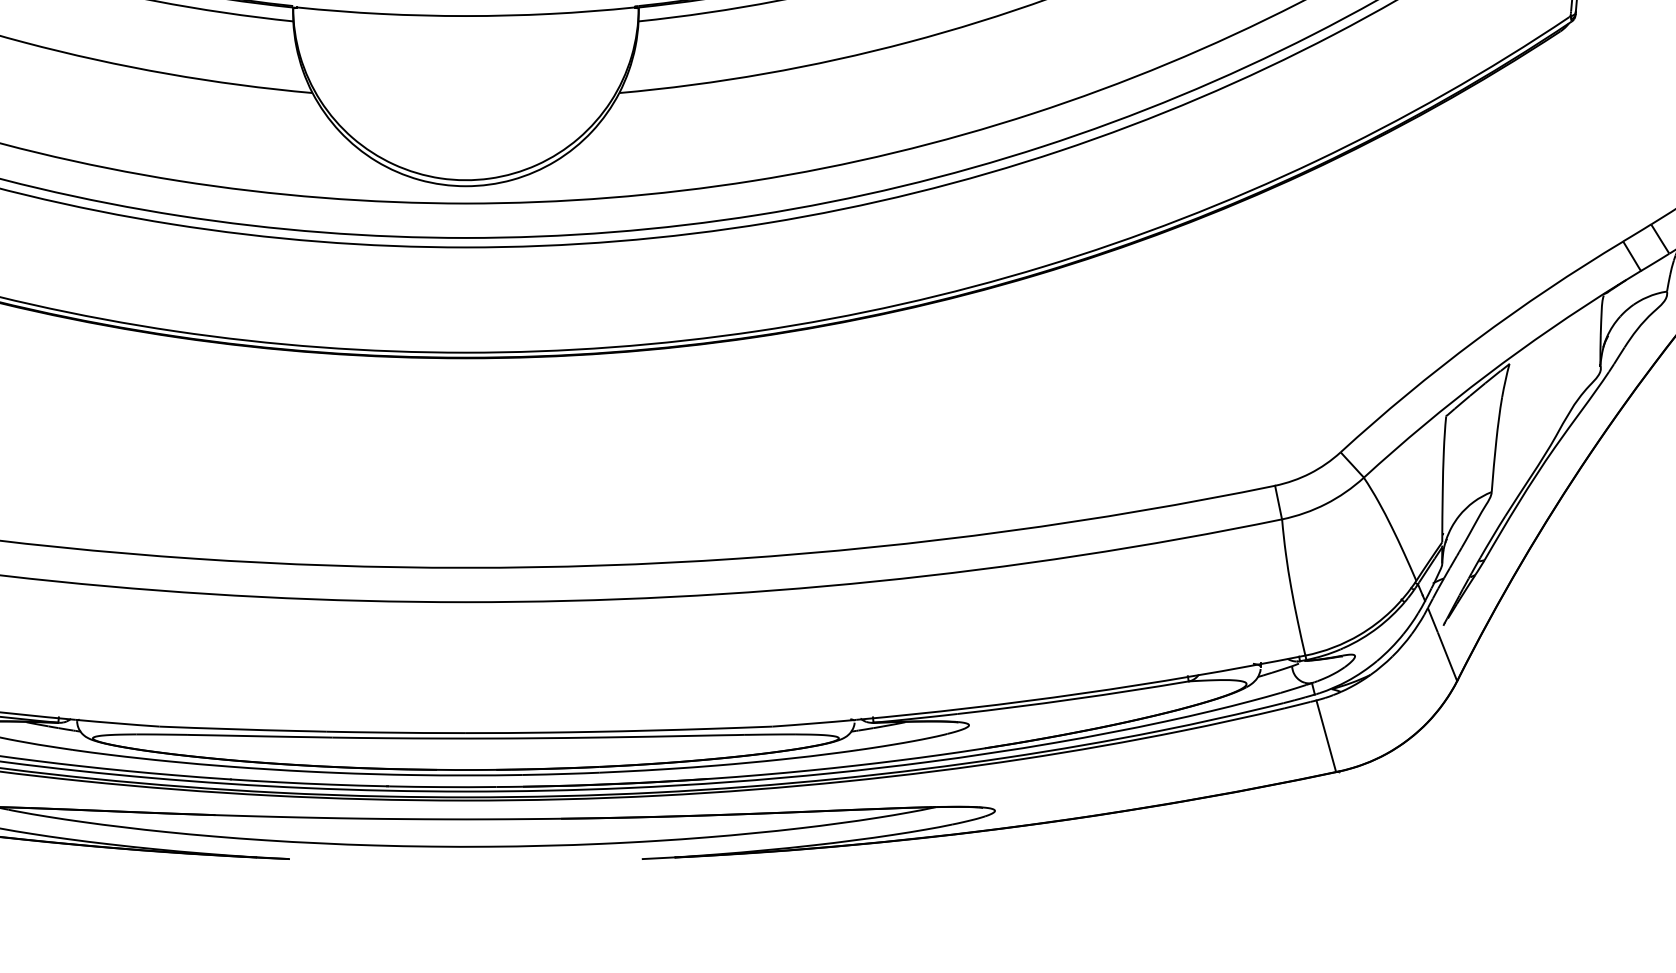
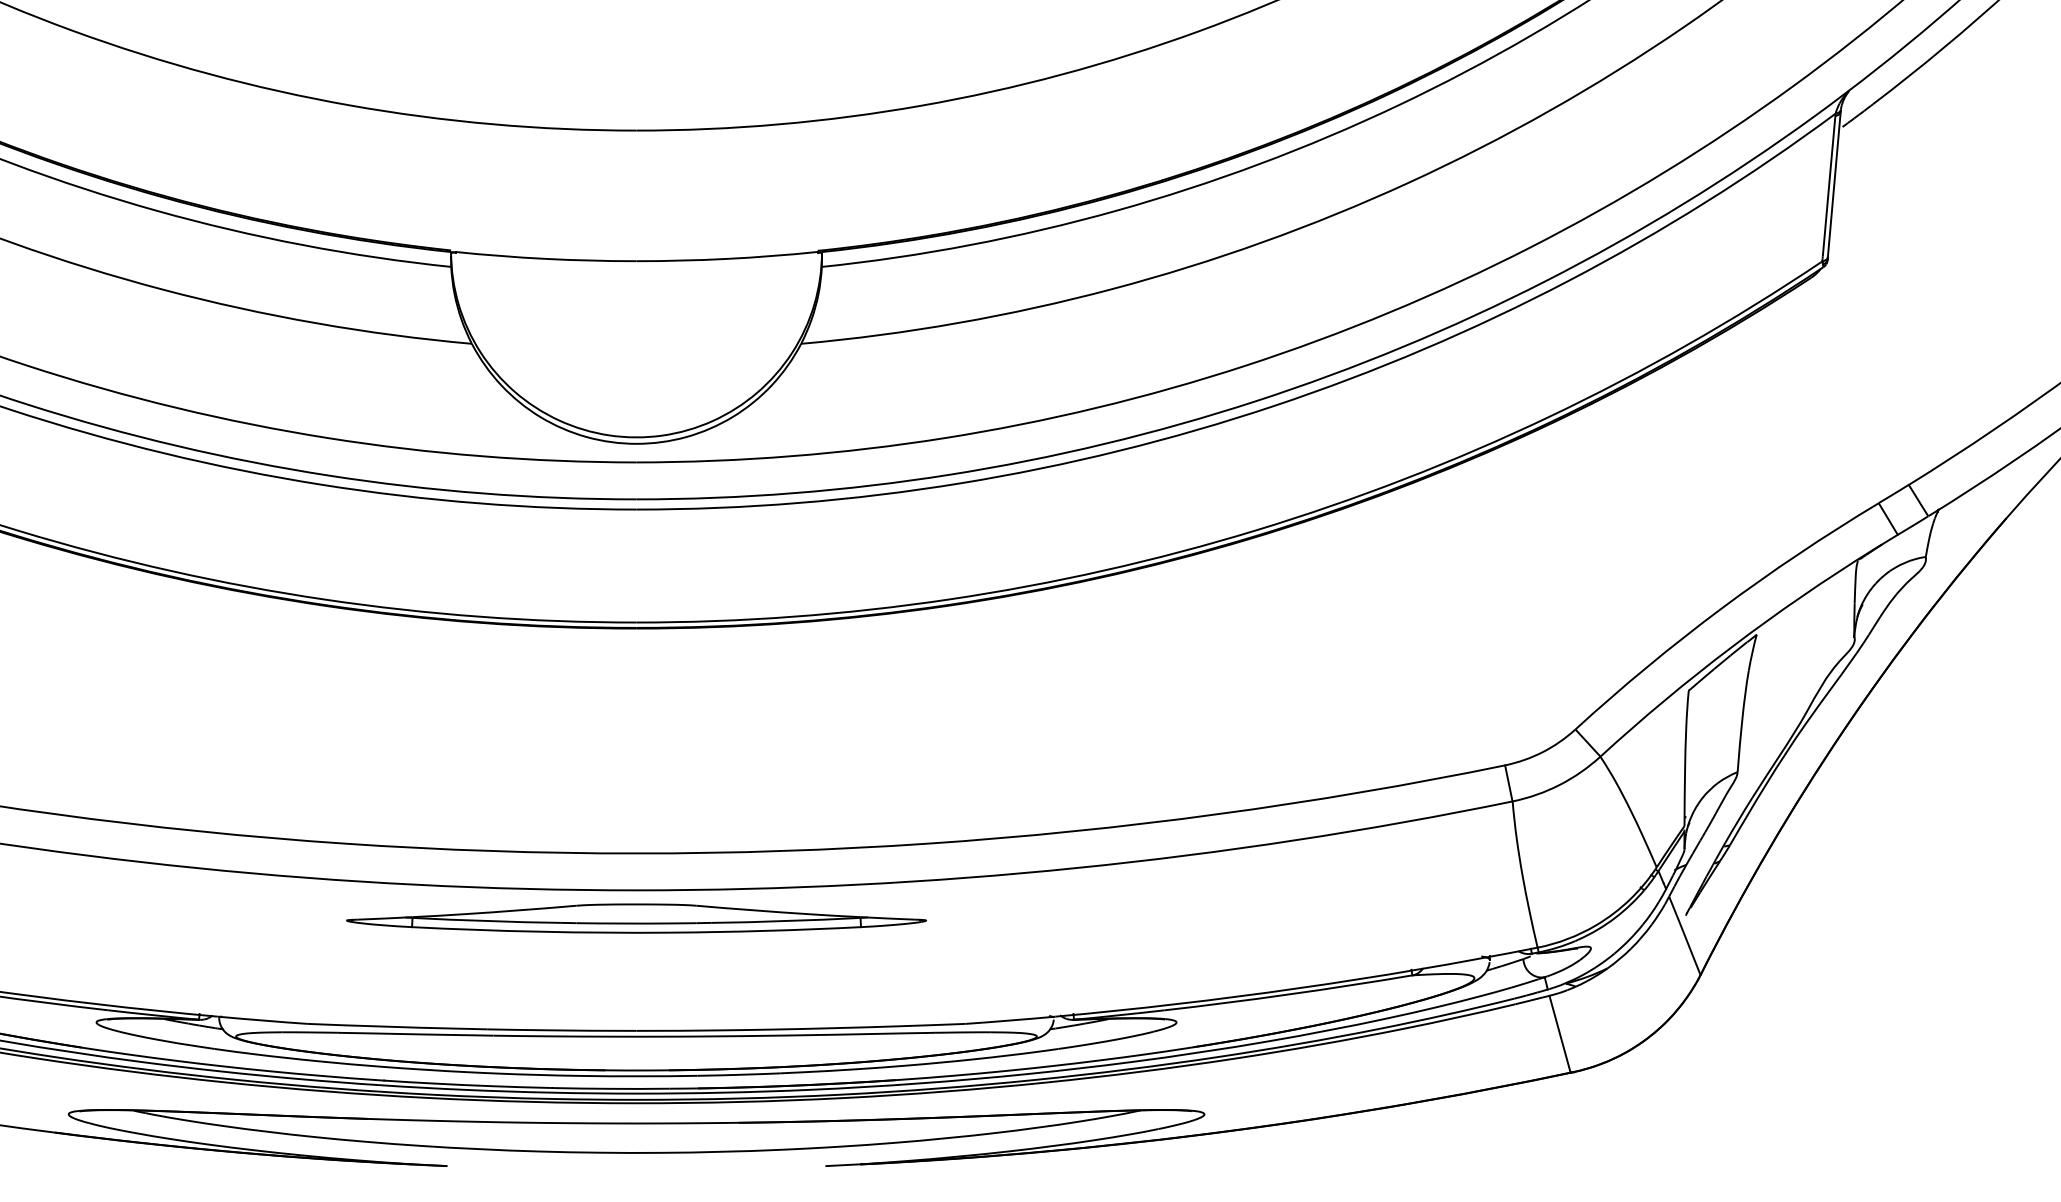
part: (465, 628) -> (636, 918), added

